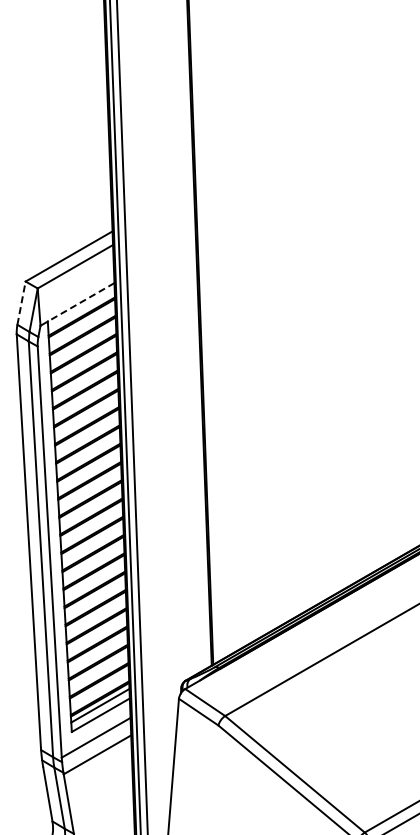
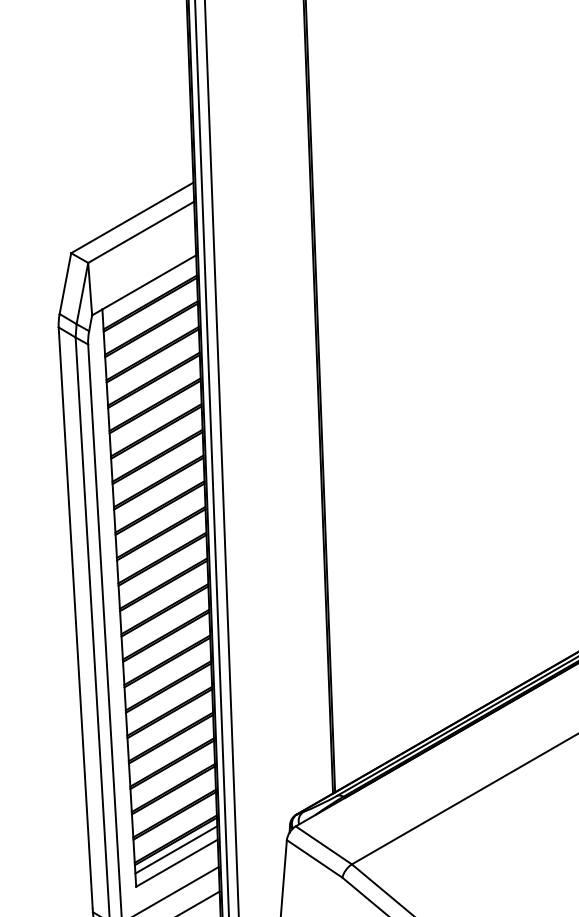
line: (21, 302) -> (65, 282), dashed -> solid
line: (80, 302) -> (148, 282), dashed -> solid

